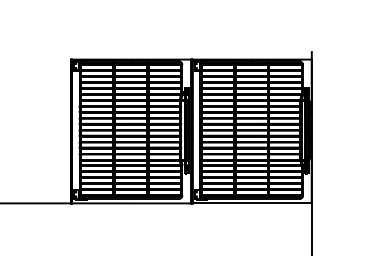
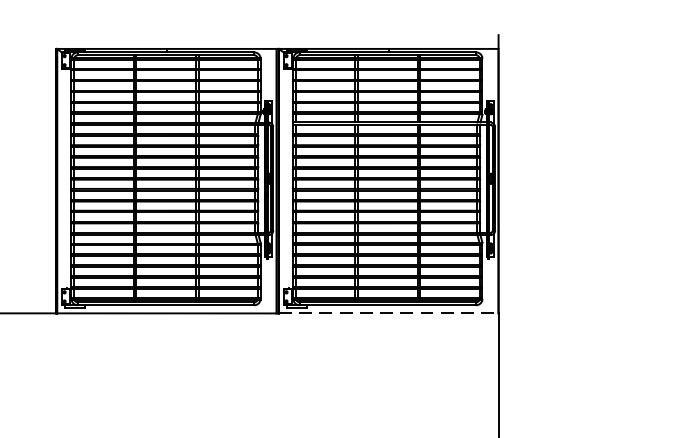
line: (252, 203) -> (389, 313), solid -> dashed

